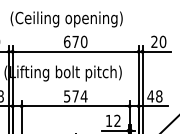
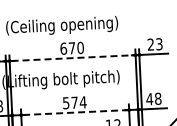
text: (162, 41) -> (158, 43), 20 -> 23
line: (76, 51) -> (73, 57), solid -> dashed
line: (76, 106) -> (75, 112), solid -> dashed

